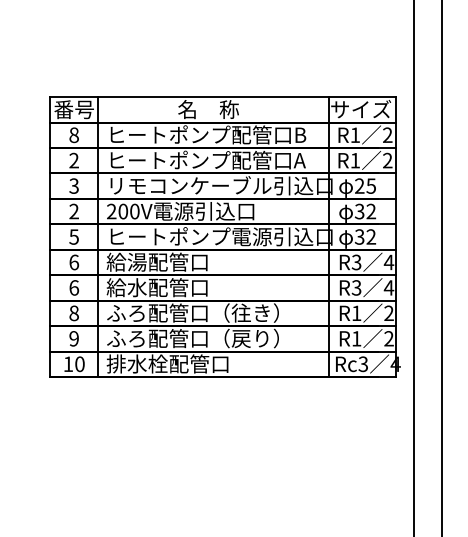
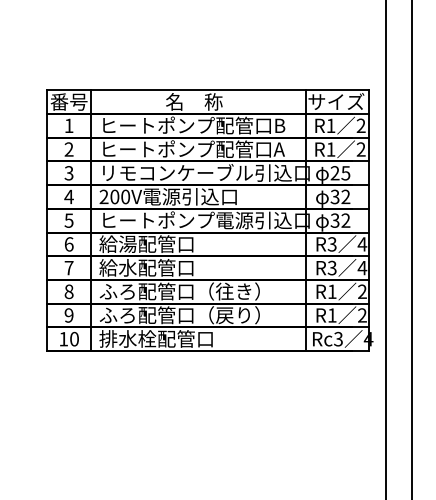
text: (73, 134) -> (68, 125), 8 -> 1
text: (73, 211) -> (68, 196), 2 -> 4
text: (73, 287) -> (68, 267), 6 -> 7

